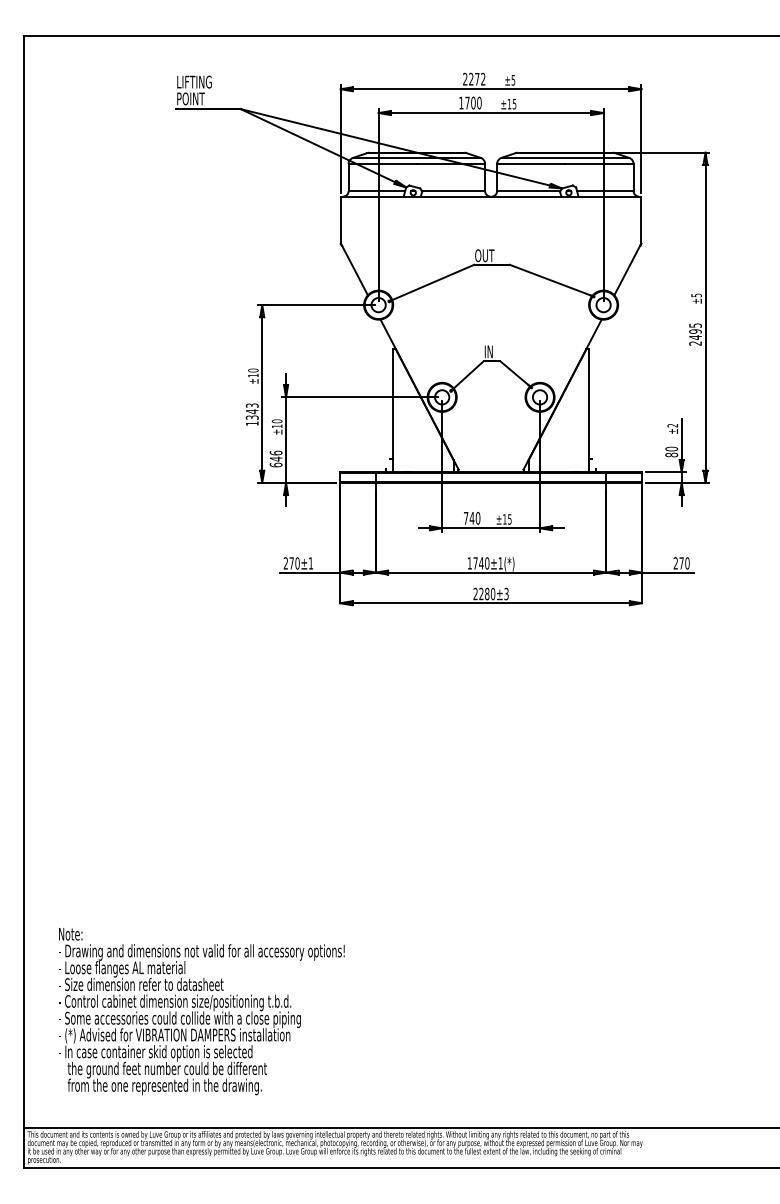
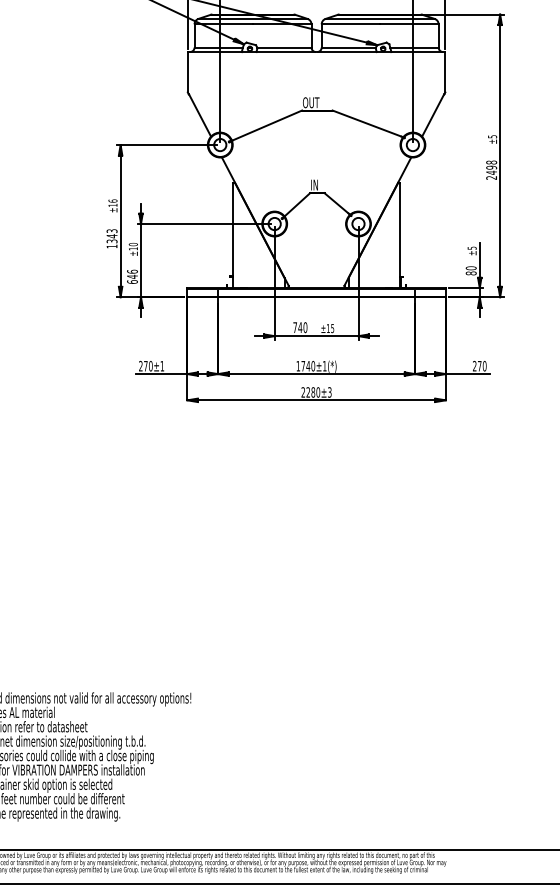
text: (695, 325) -> (491, 162), 2495 -> 2498
text: (253, 370) -> (113, 201), ±10 -> ±16
text: (672, 425) -> (471, 248), ±2 -> ±5

